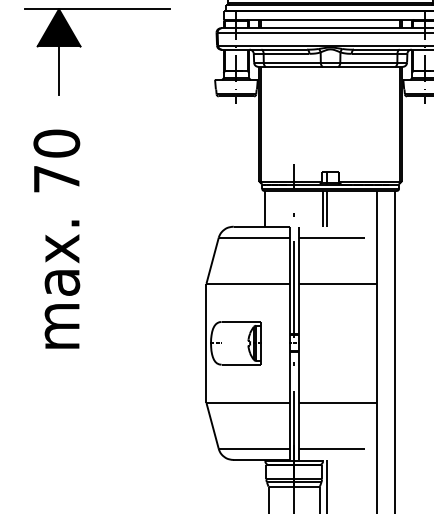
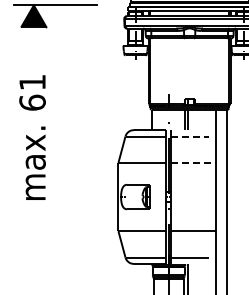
line: (58, 70) -> (33, 40), removed
text: (56, 161) -> (32, 92), 70 -> 61
line: (332, 237) -> (190, 136), solid -> dashed
line: (339, 283) -> (194, 162), solid -> dashed

